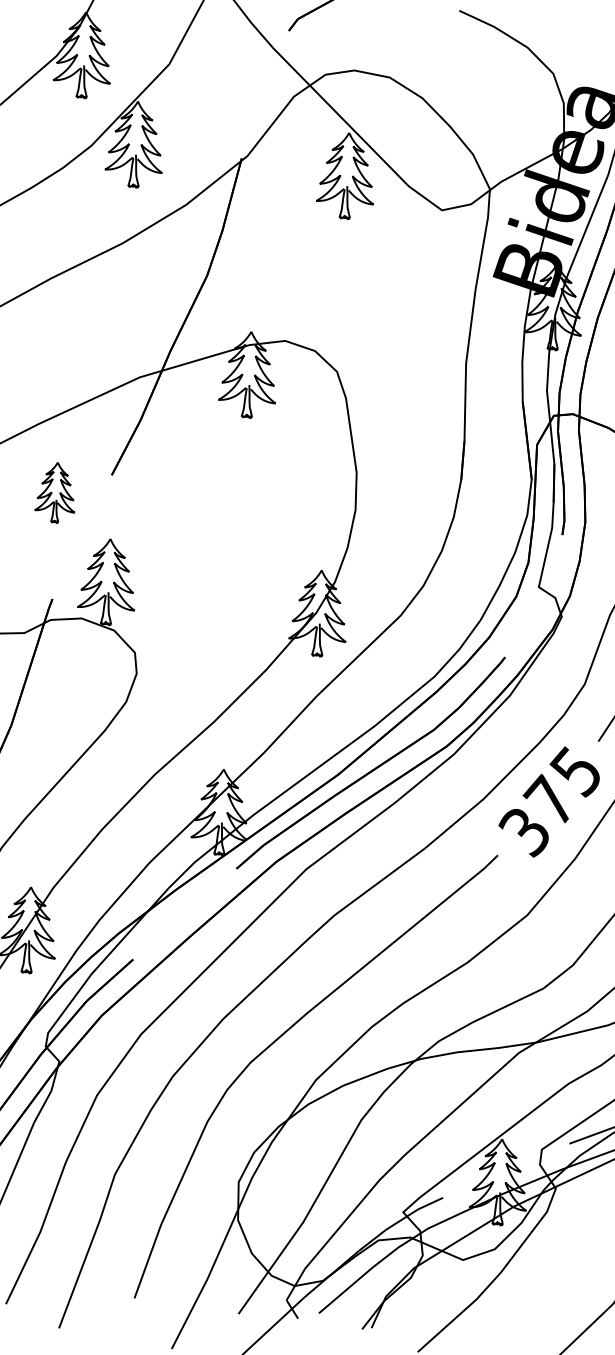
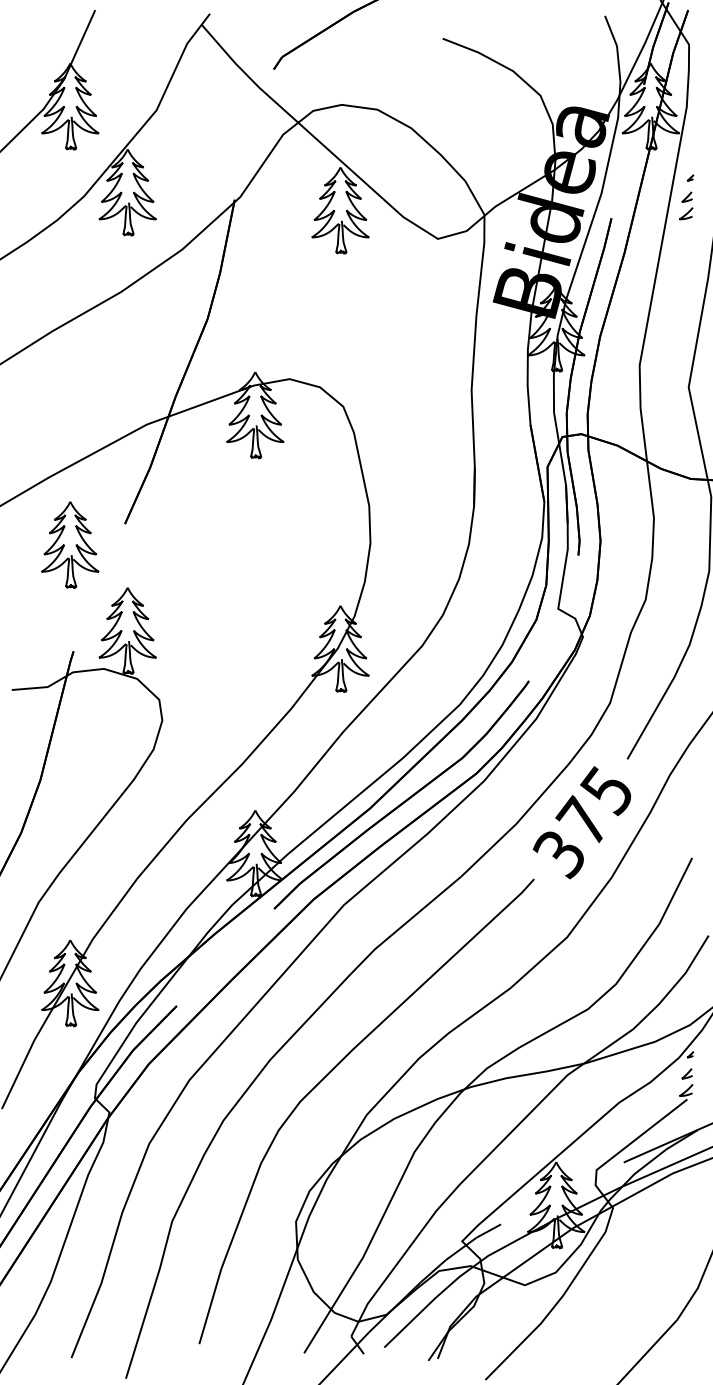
part: (56, 492) -> (70, 544), size x1.43

